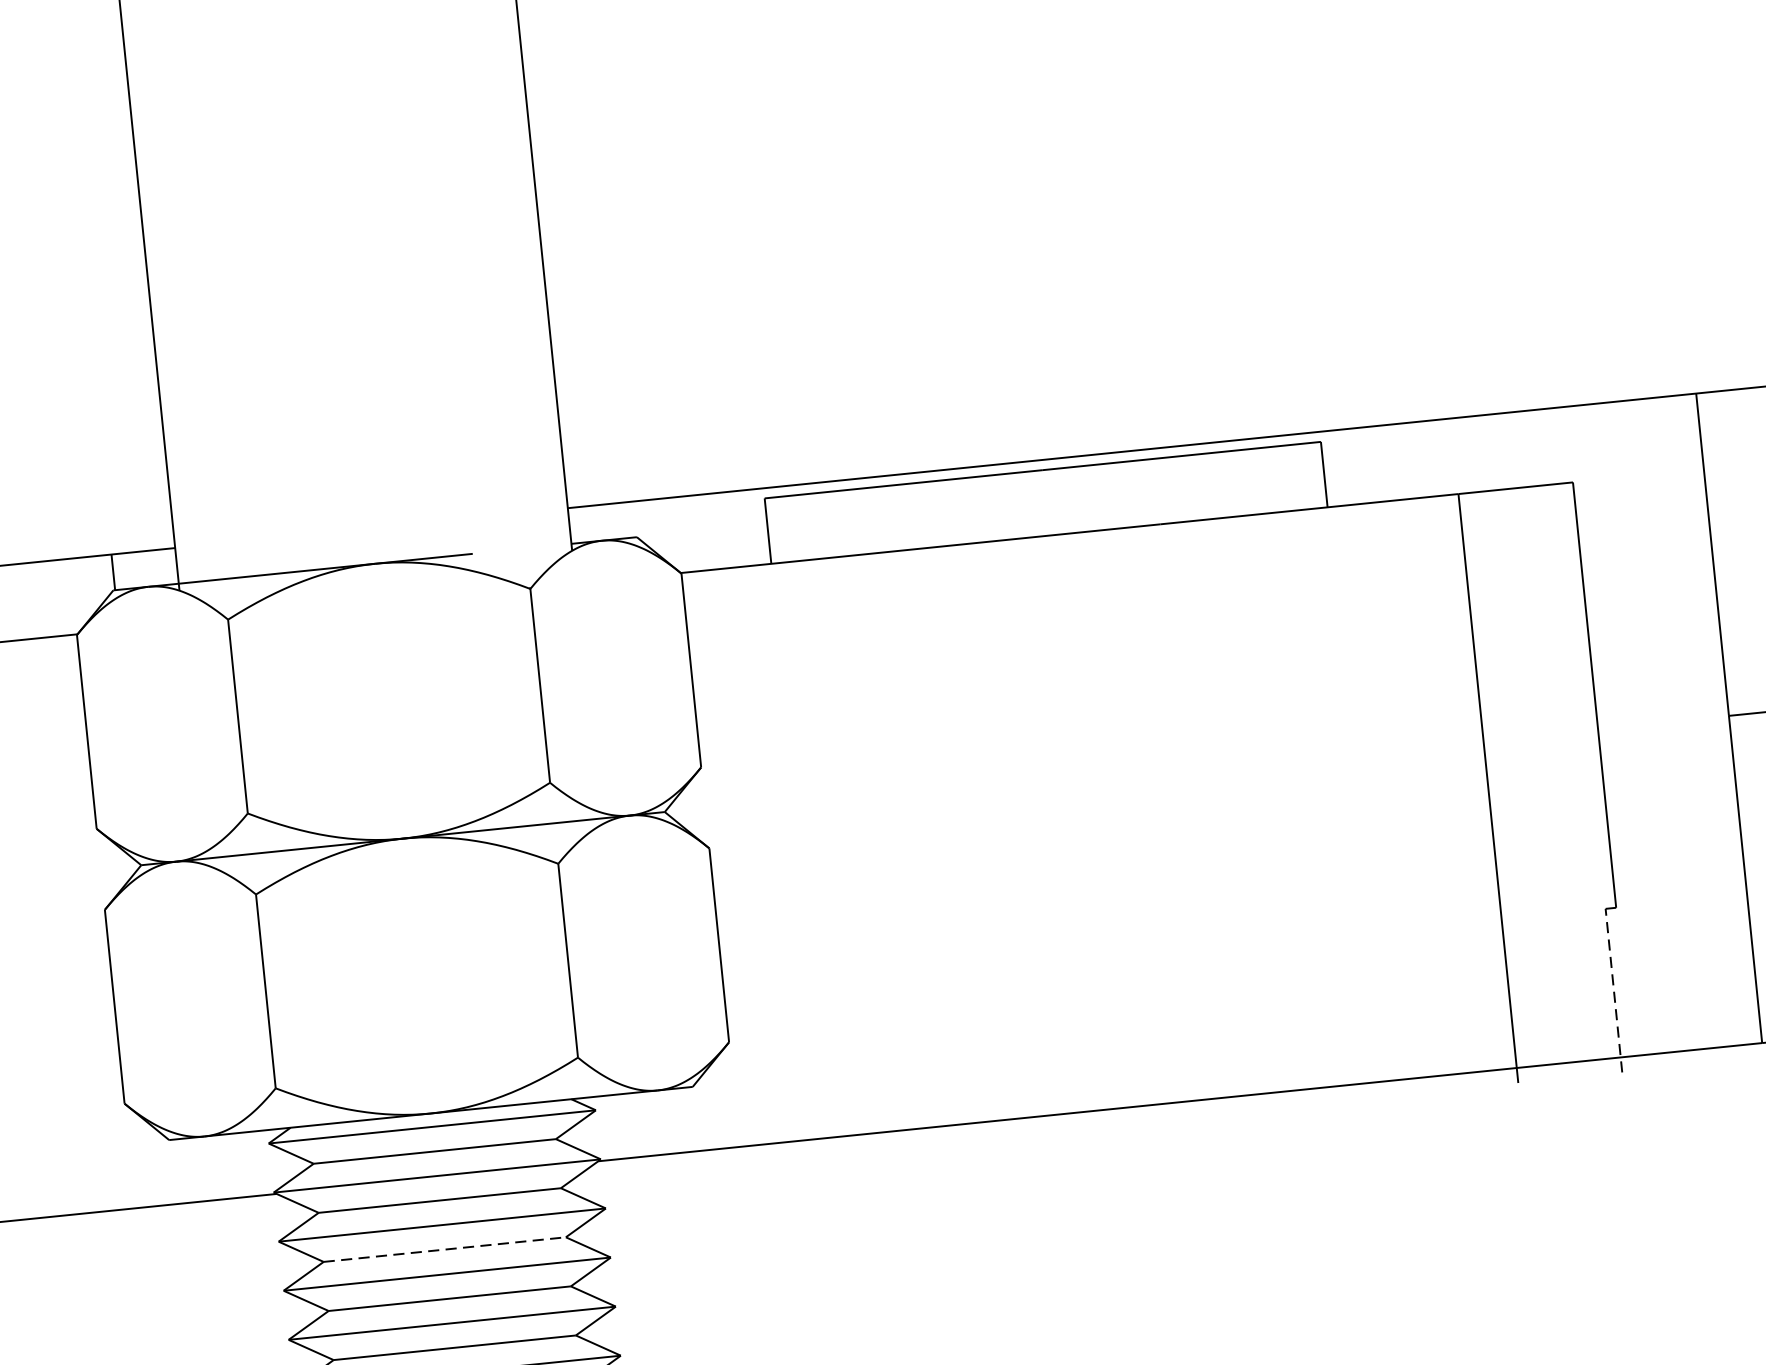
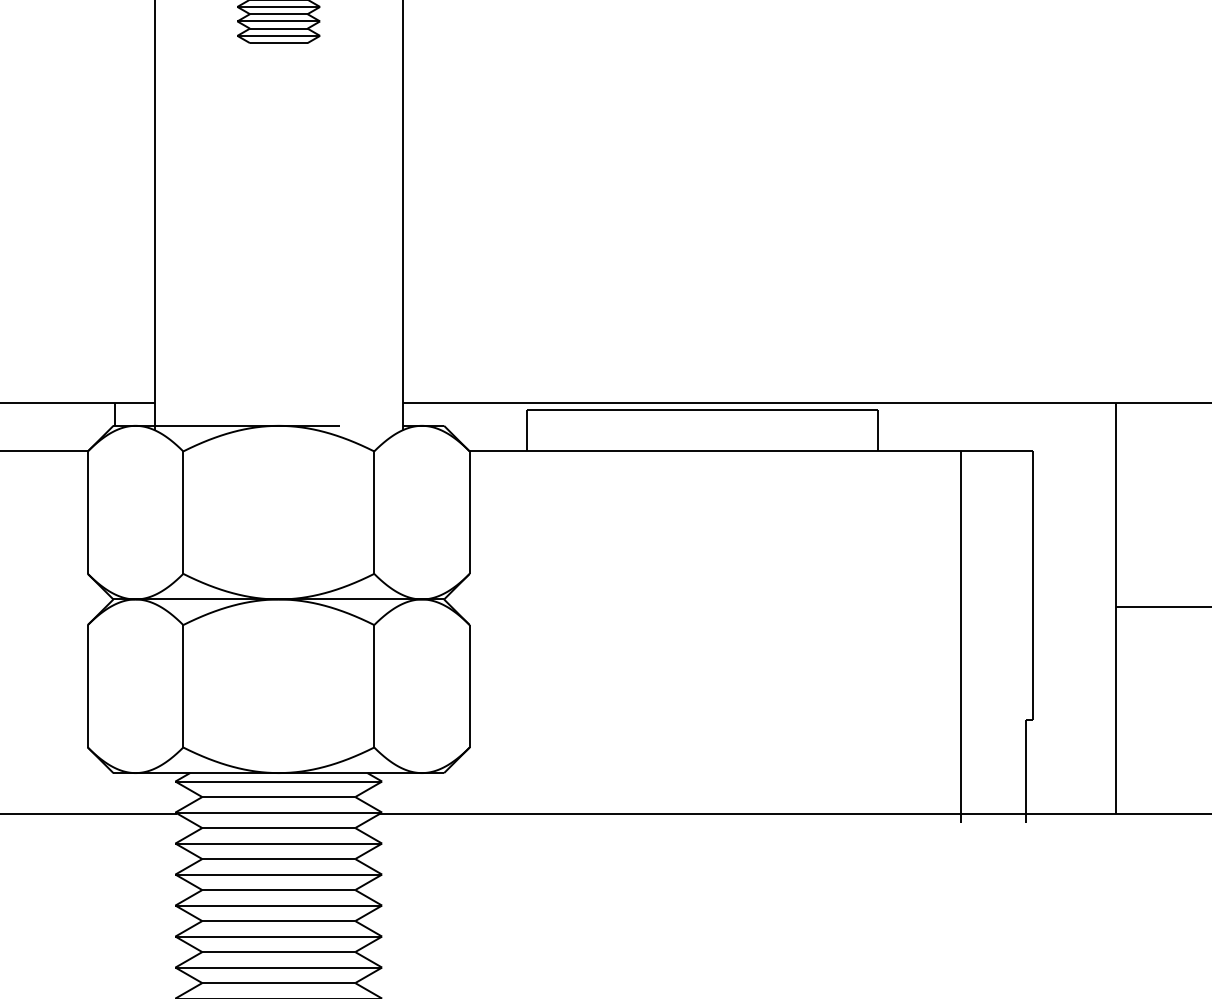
line: (1614, 990) -> (1026, 771), dashed -> solid
line: (445, 1250) -> (279, 859), dashed -> solid

